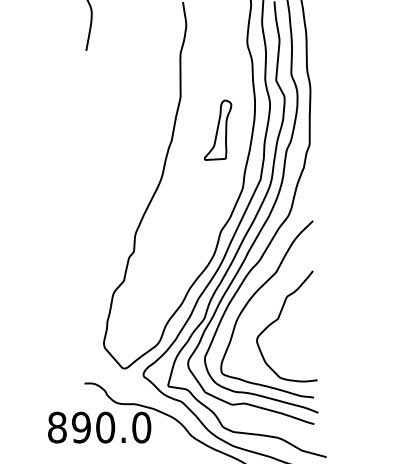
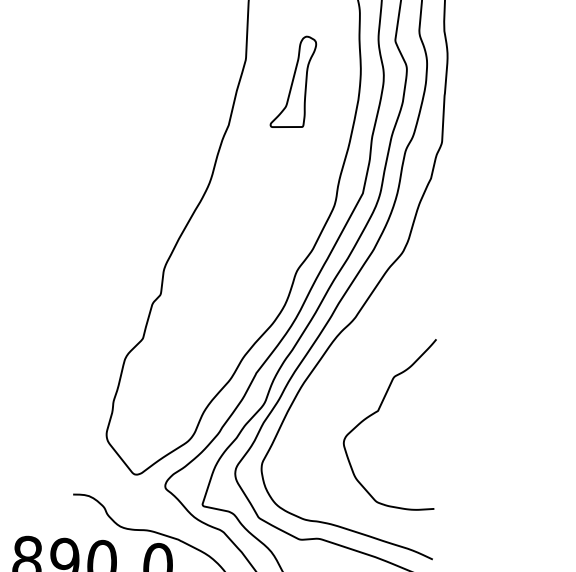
part: (217, 129) -> (292, 80), moved
curve: (252, 298) -> (340, 376), removed

